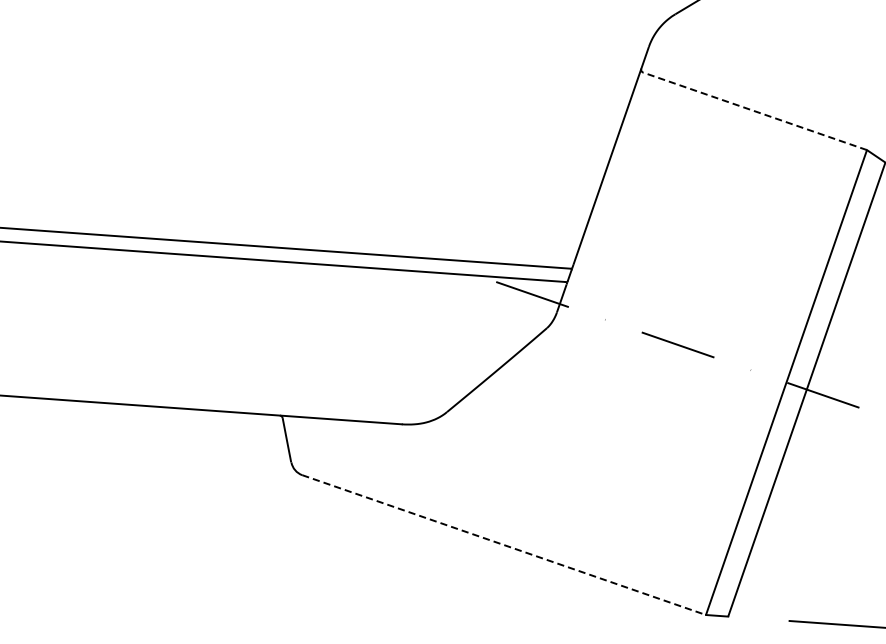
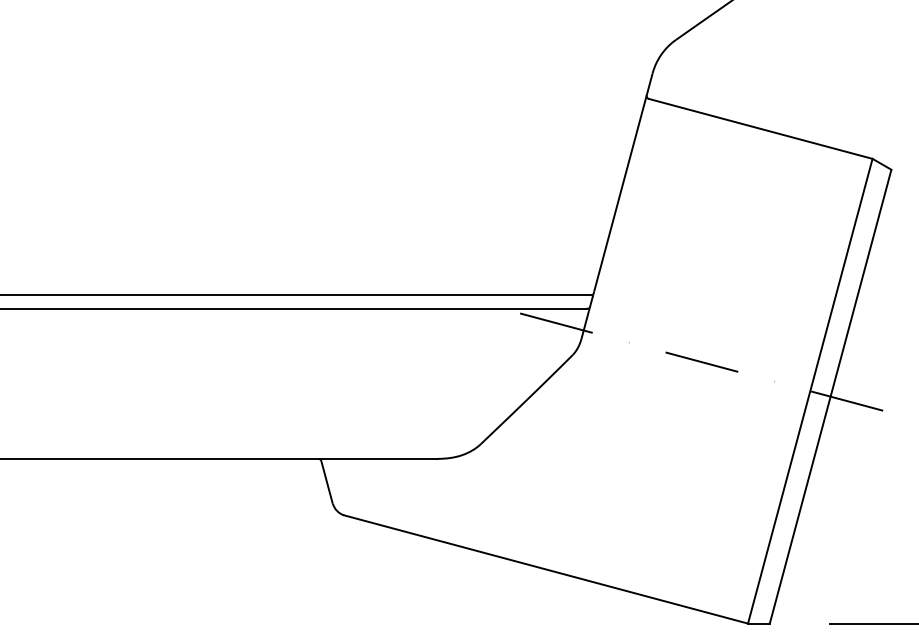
line: (754, 110) -> (760, 128), dashed -> solid
line: (504, 545) -> (546, 569), dashed -> solid

